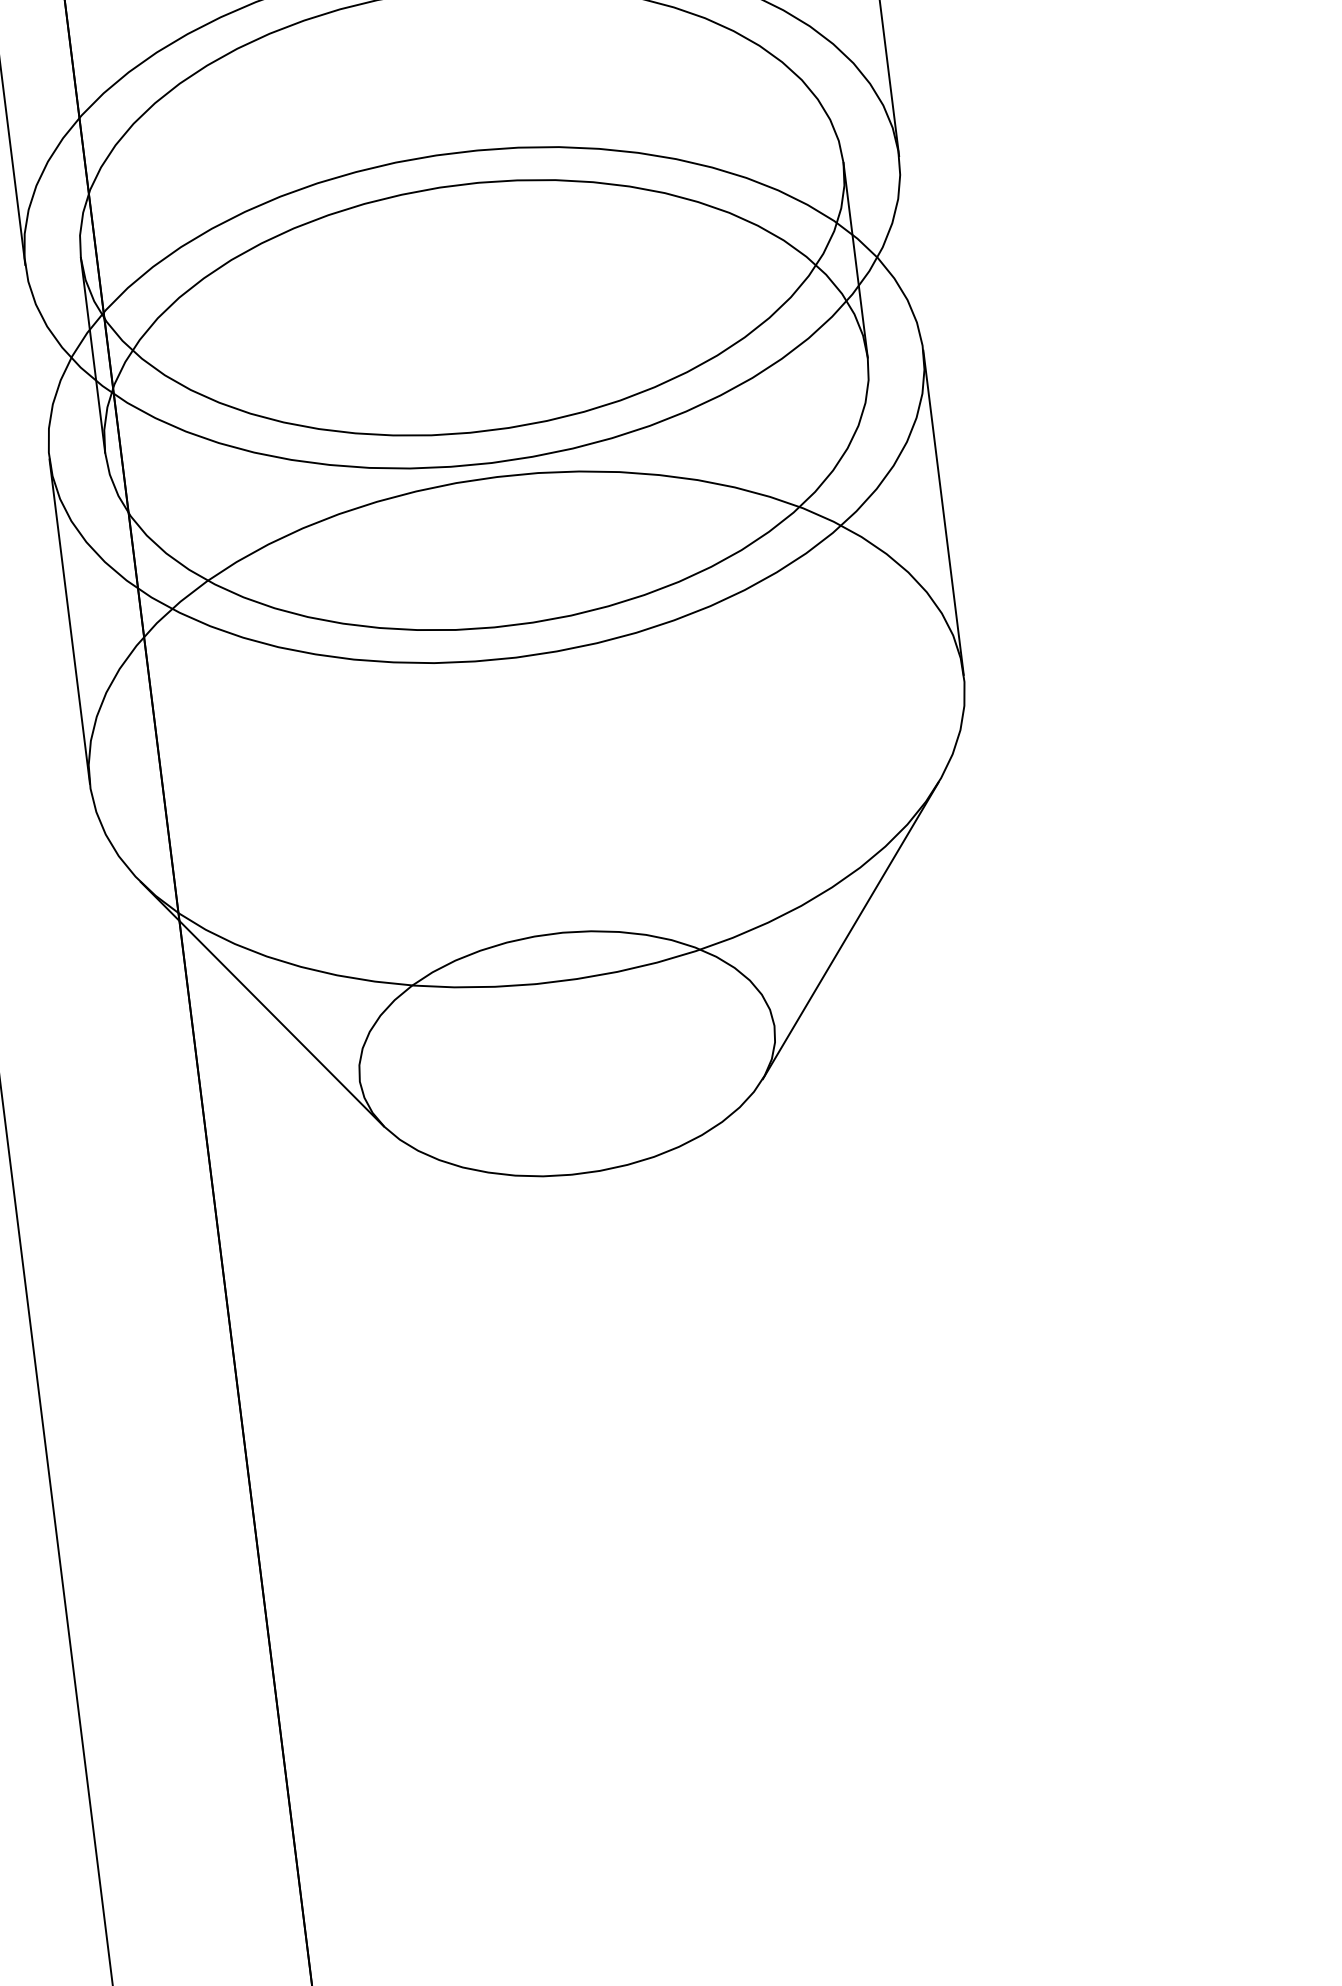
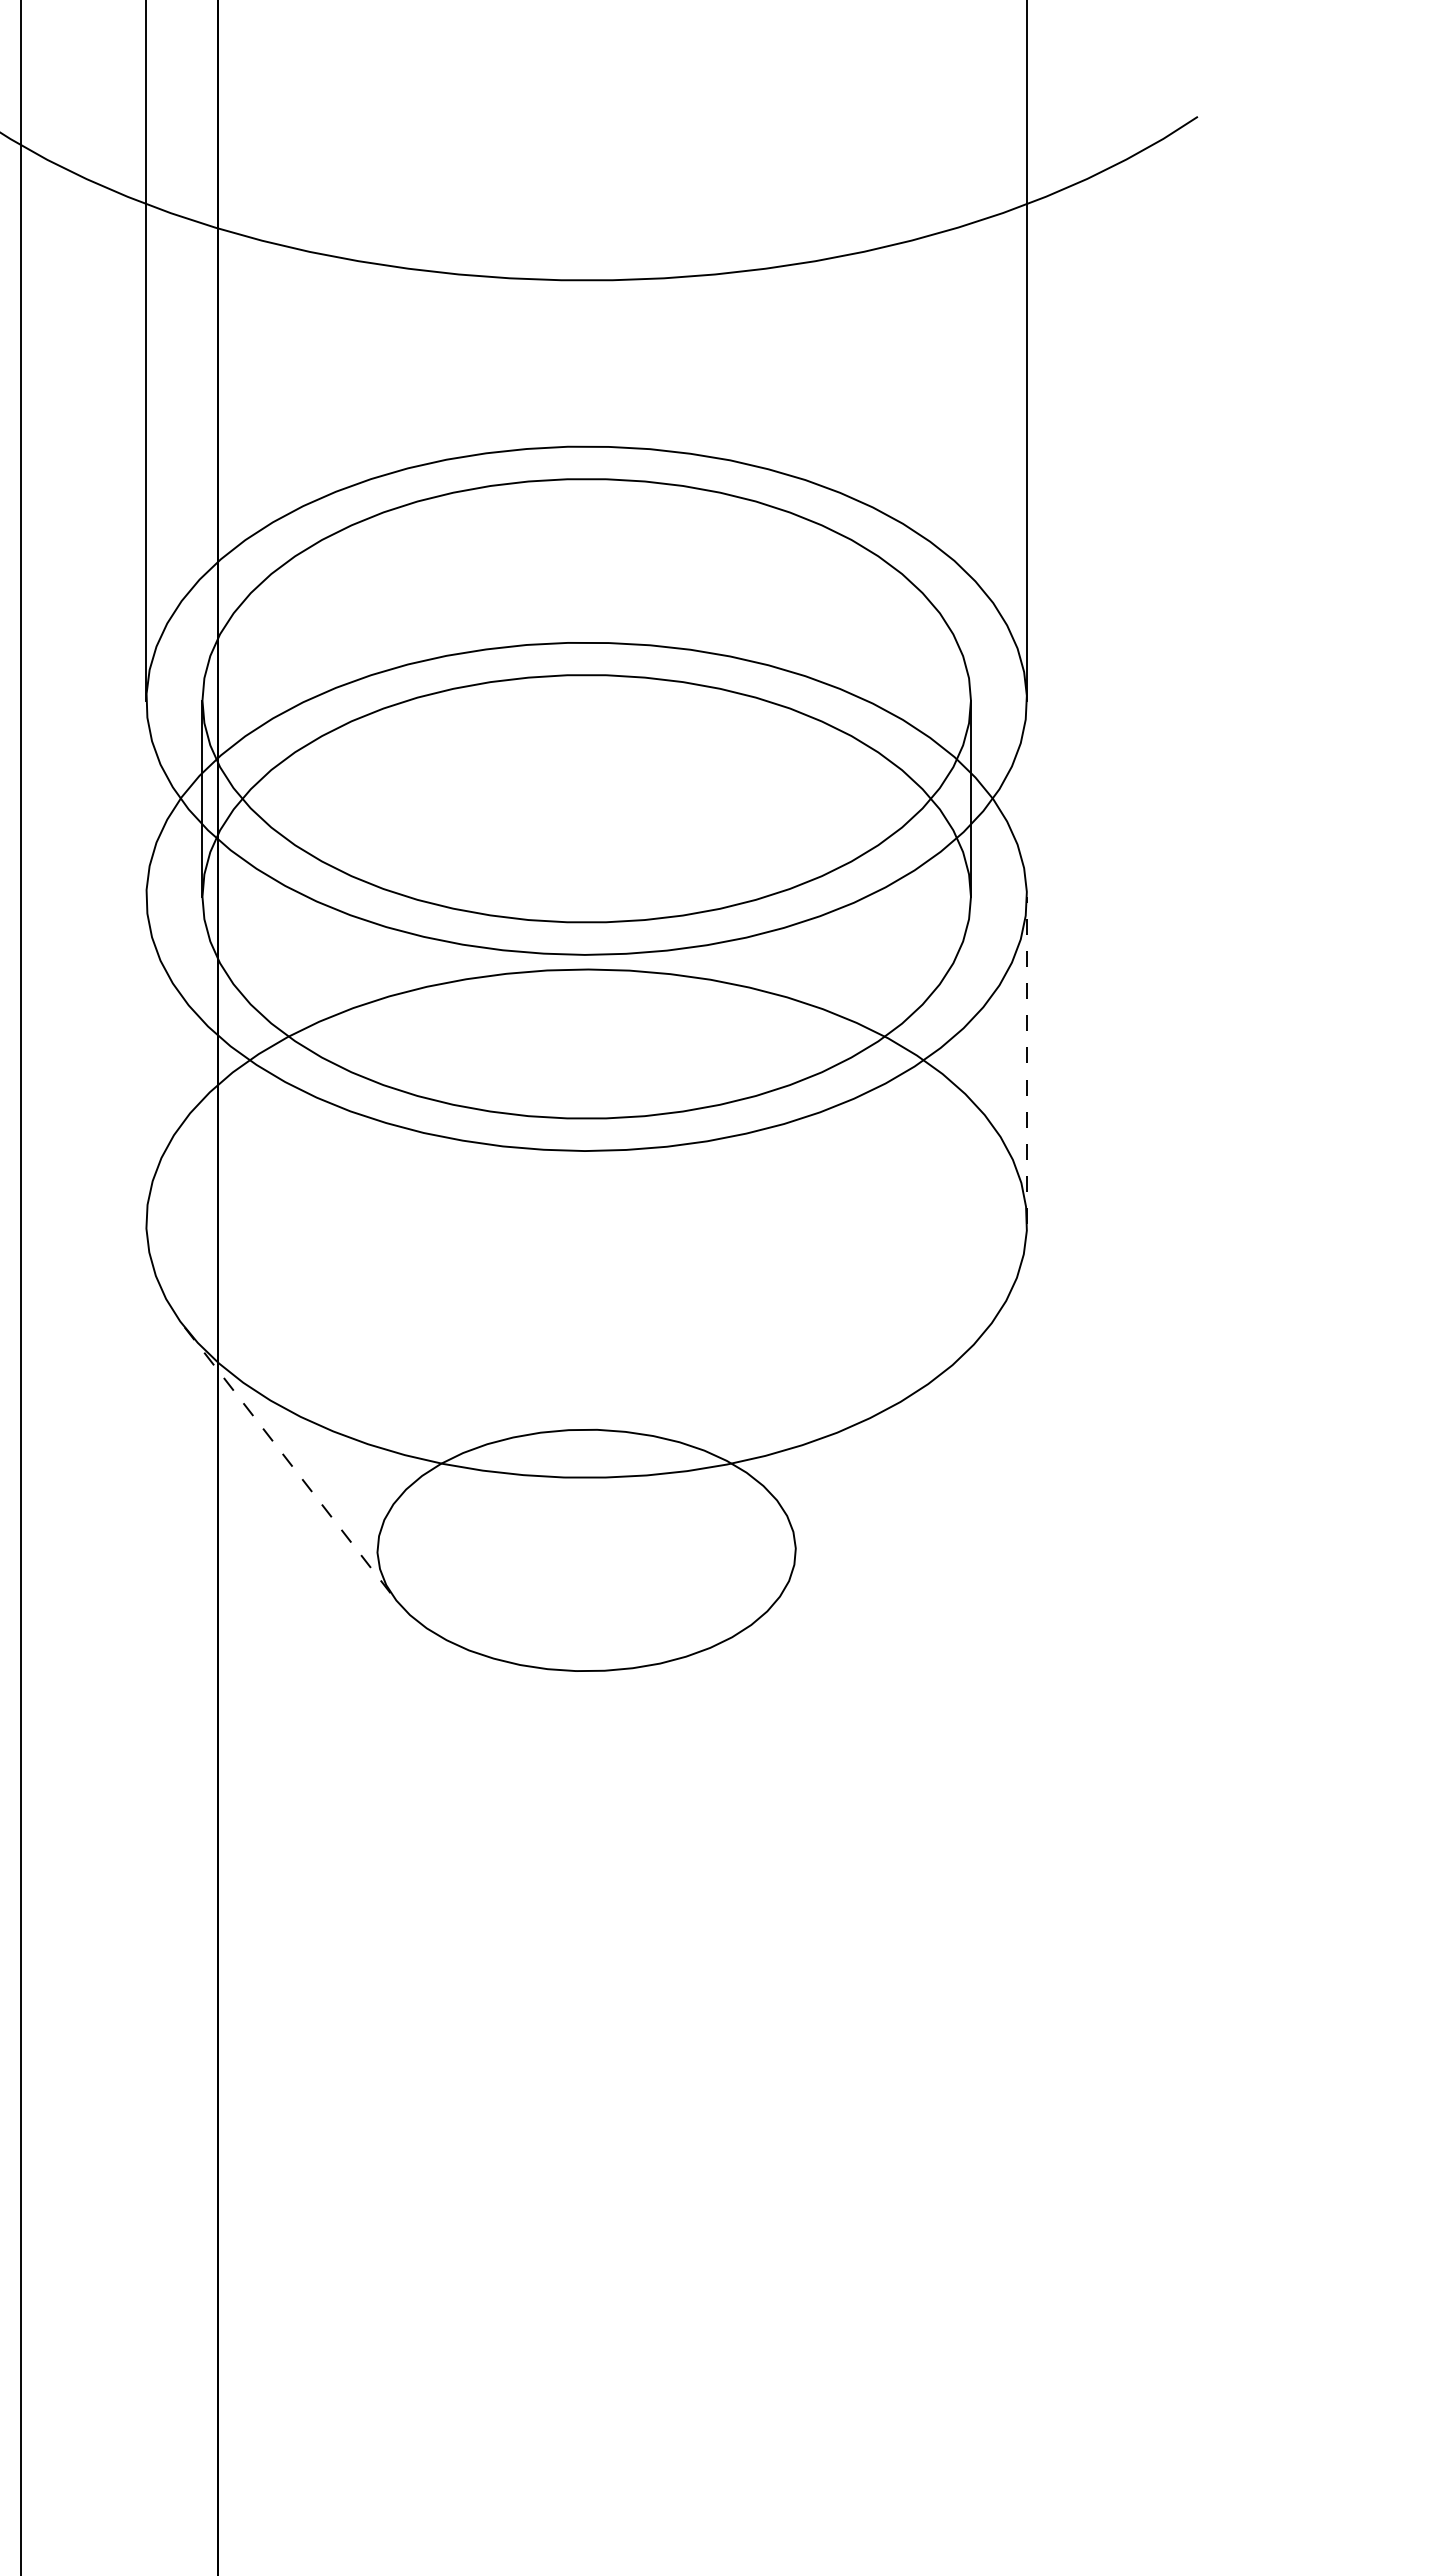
line: (943, 512) -> (1027, 1059), solid -> dashed
line: (69, 620) -> (146, 1059), removed
line: (850, 930) -> (882, 1463), removed
line: (262, 1005) -> (290, 1464), solid -> dashed

